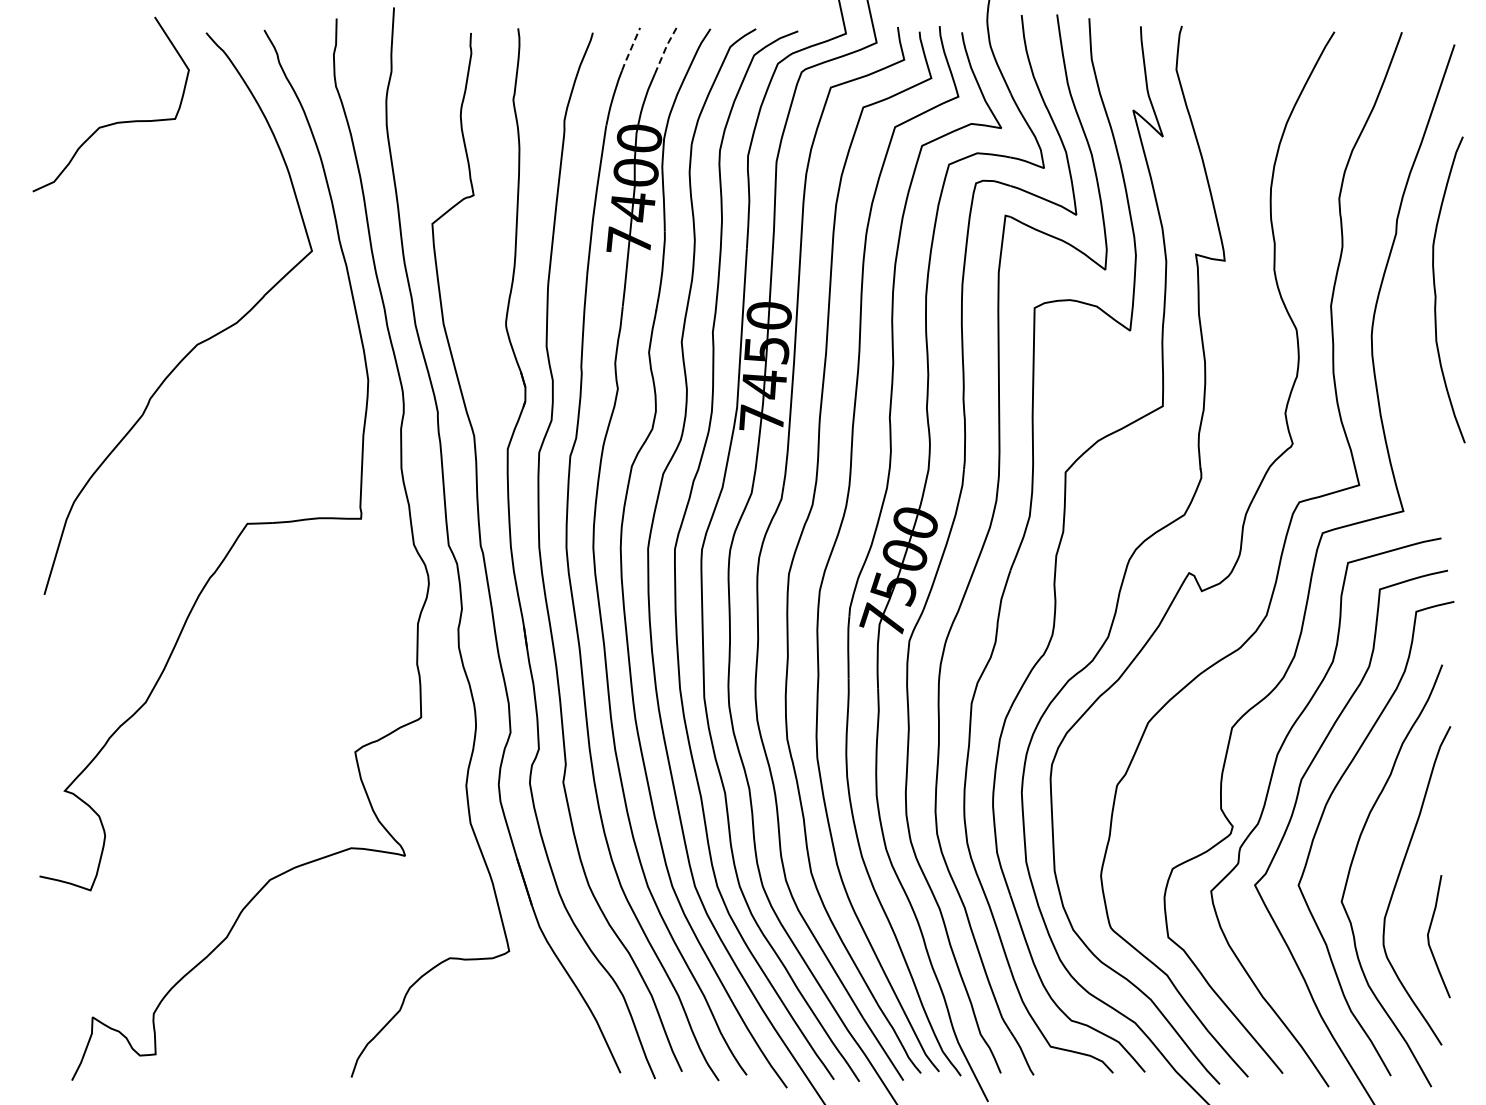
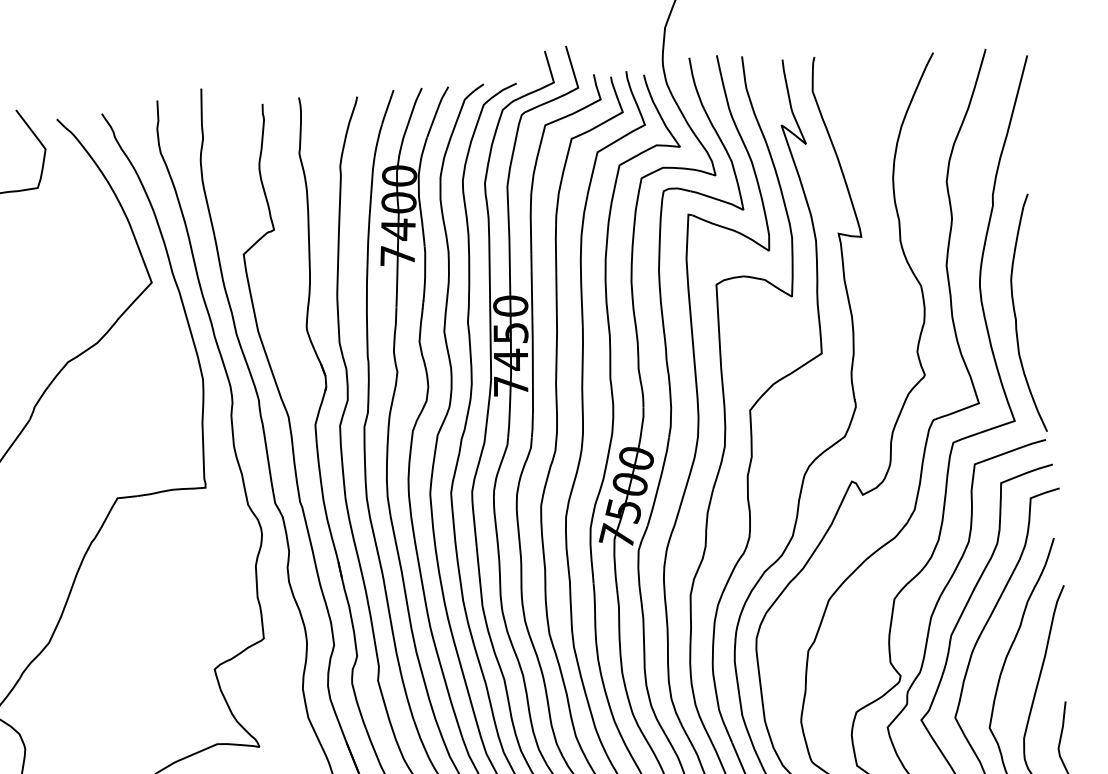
line: (665, 48) -> (414, 104), dashed -> solid
line: (630, 49) -> (387, 107), dashed -> solid
curve: (1436, 293) -> (1016, 317), moved

